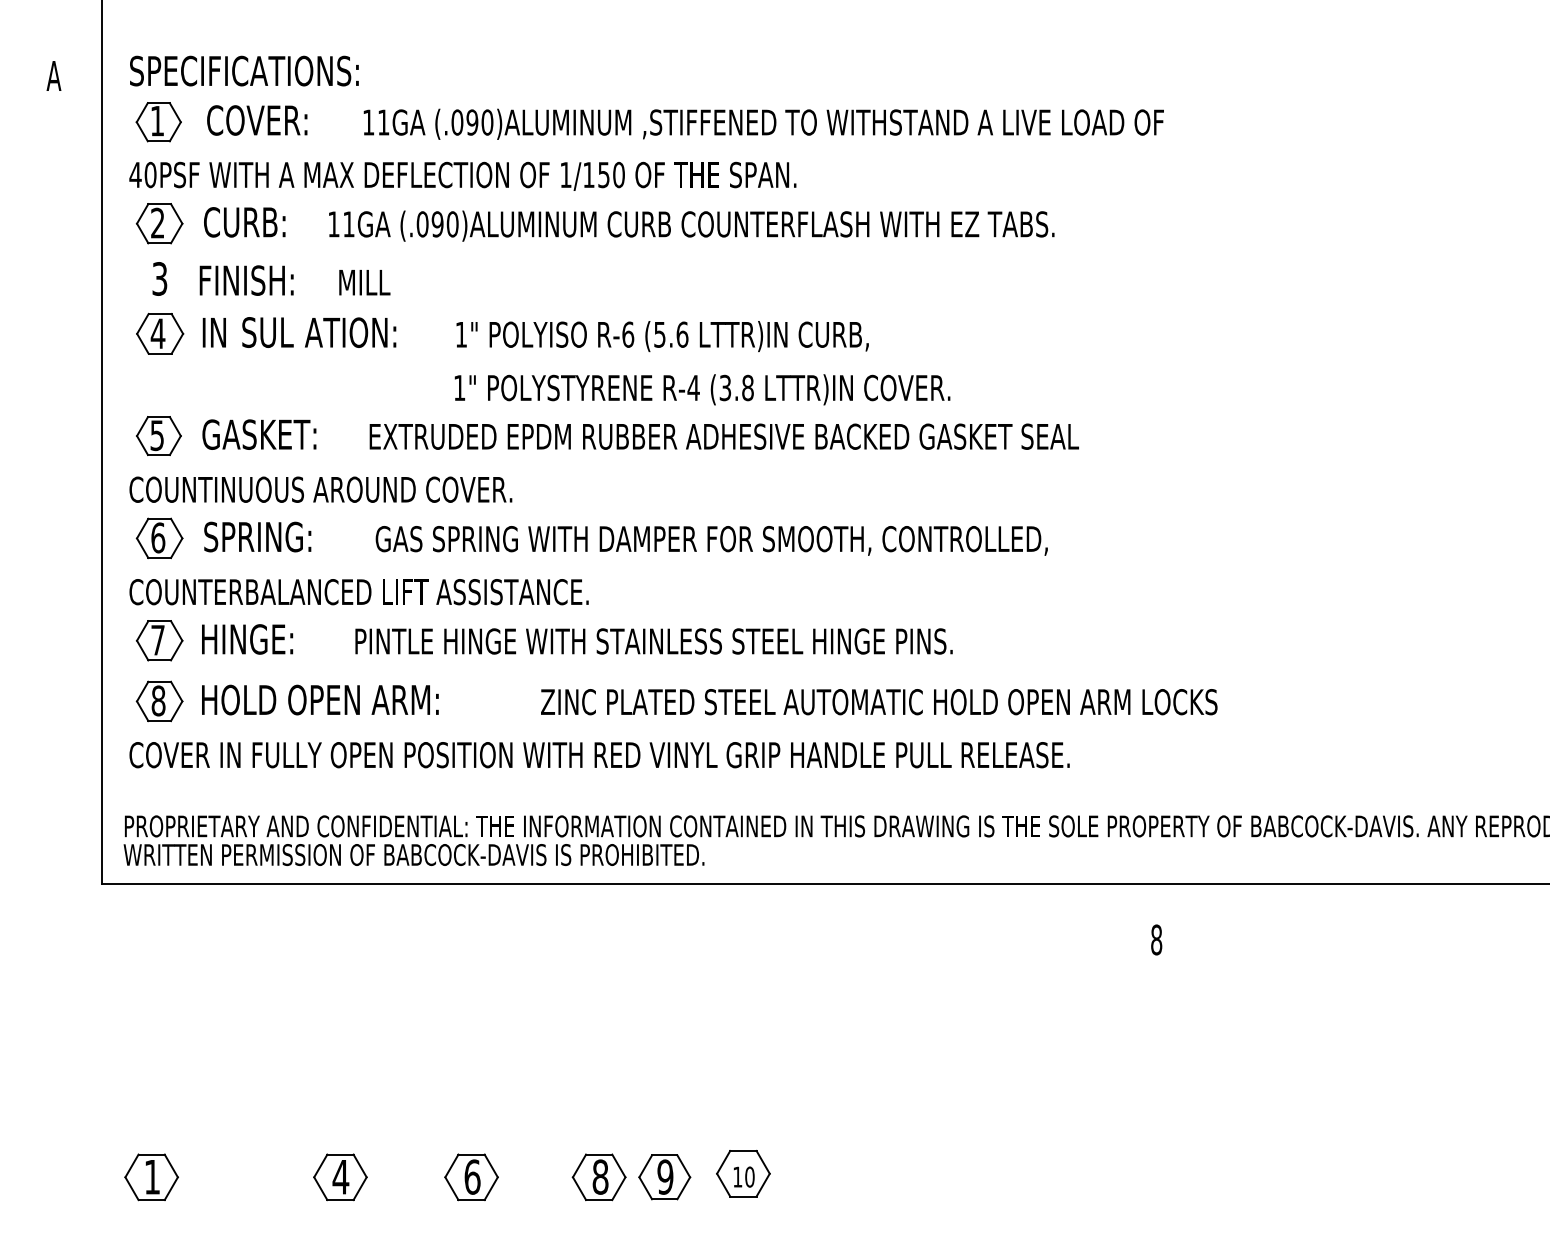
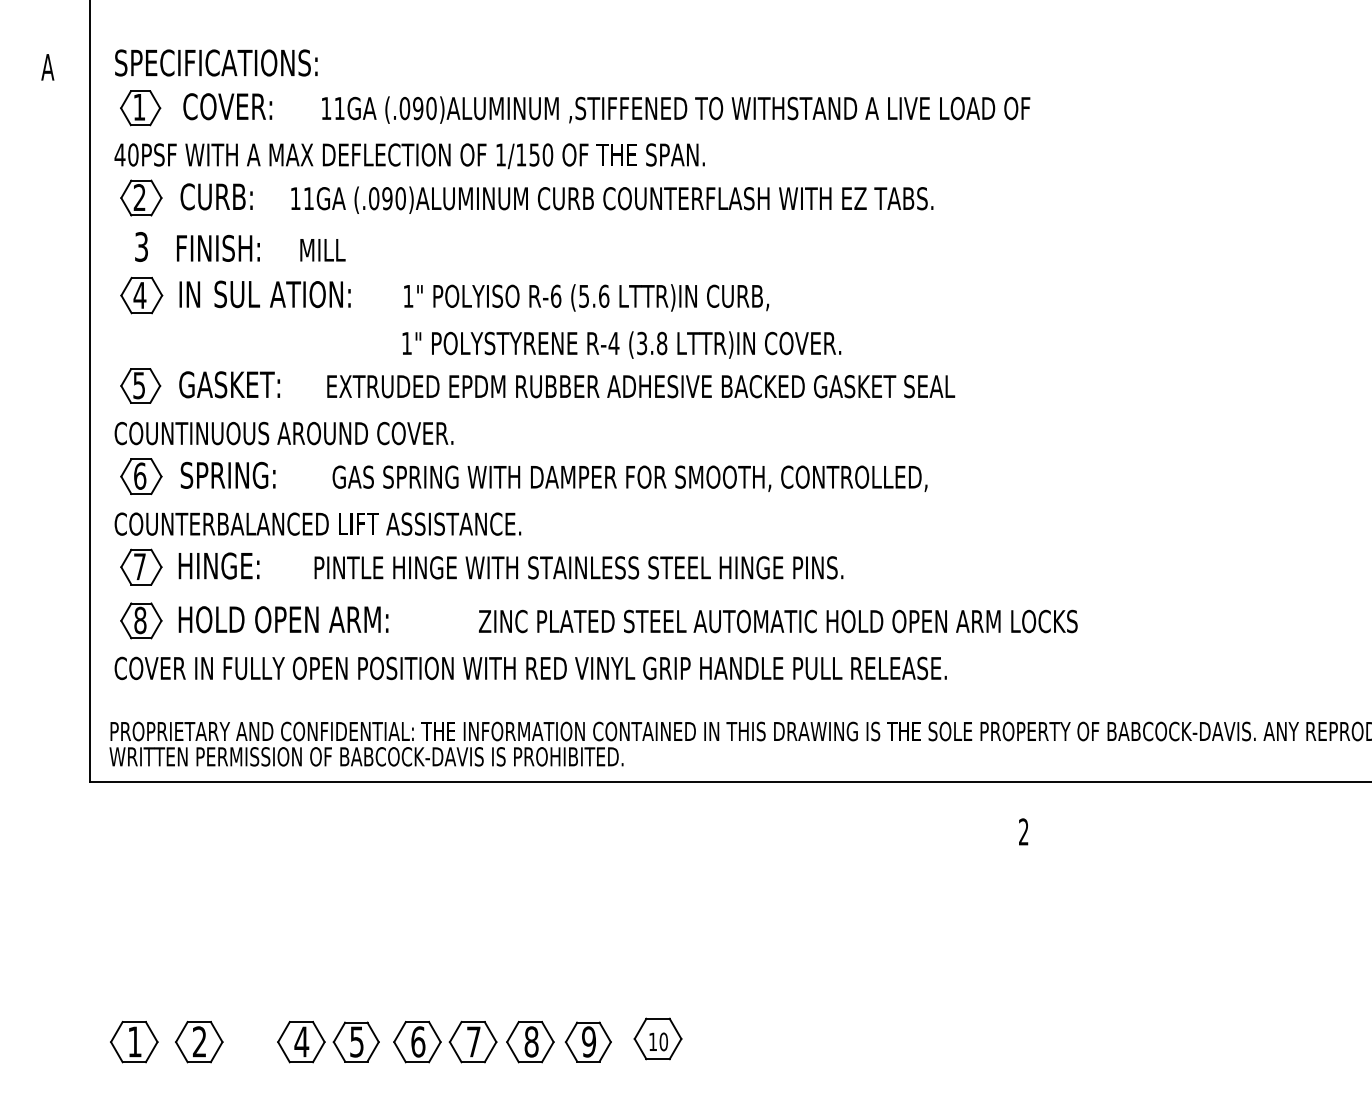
text: (1156, 939) -> (1023, 831), 8 -> 2
part: (224, 1177) -> (198, 1042), added
part: (402, 1177) -> (356, 1042), added
part: (534, 1177) -> (473, 1042), added

